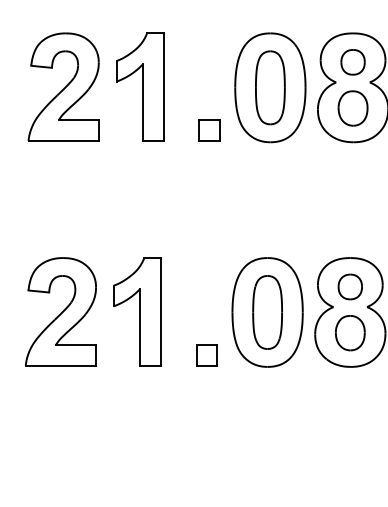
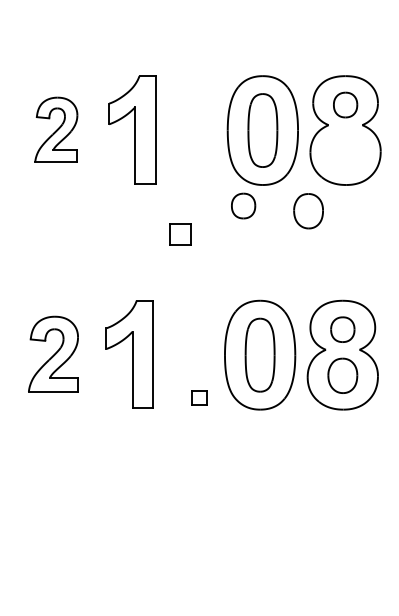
part: (64, 86) -> (56, 129), size x0.6
part: (353, 108) -> (308, 211), moved
part: (210, 130) -> (180, 234), moved
part: (251, 162) -> (243, 205), added
part: (61, 310) -> (53, 353), size x0.7
part: (207, 354) -> (199, 397), size x0.7

